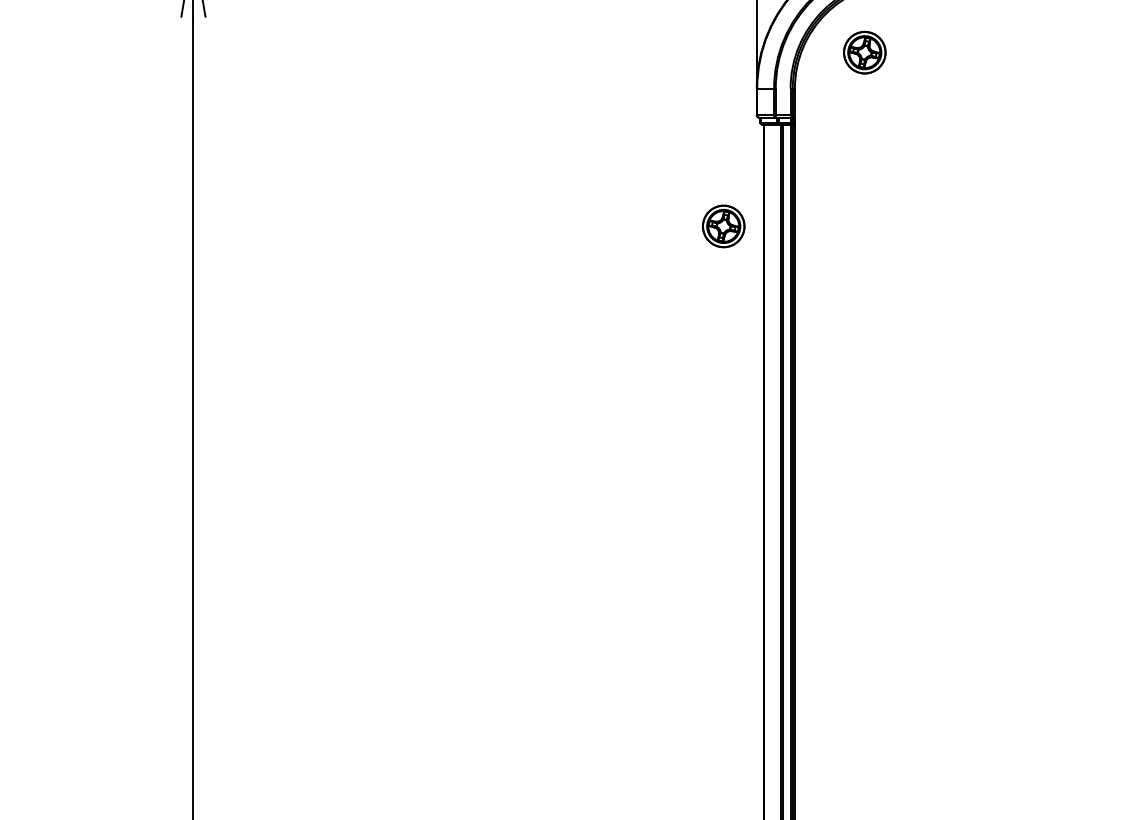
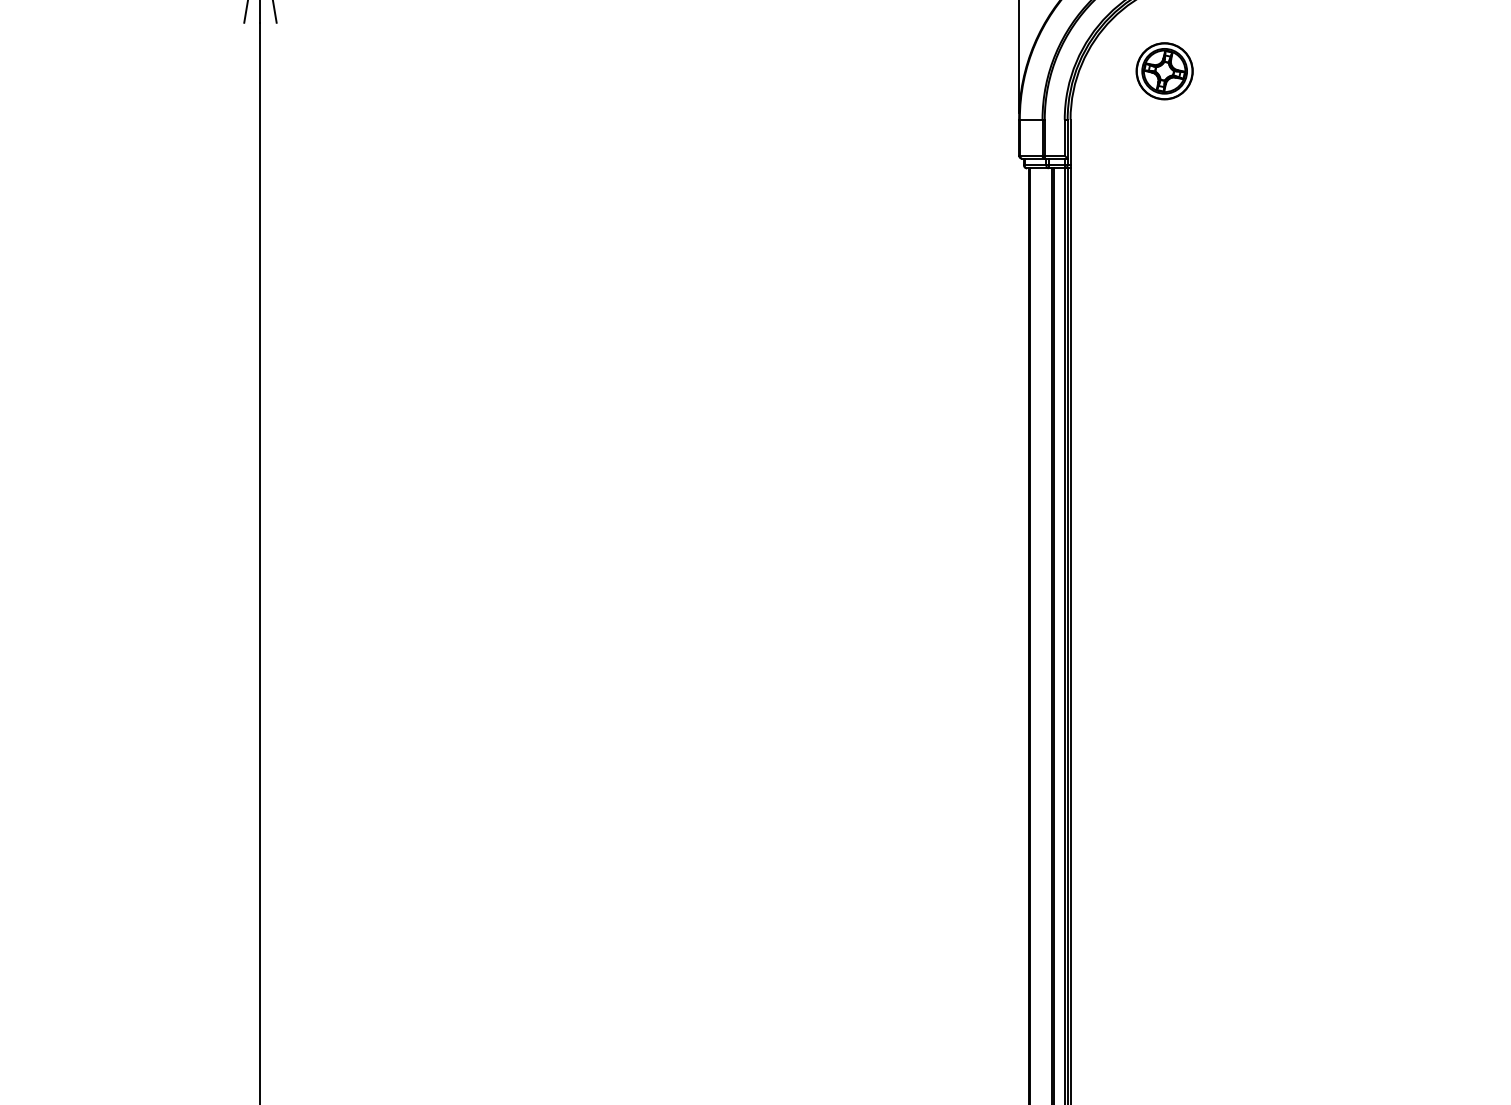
part: (723, 226) -> (974, 305), removed

